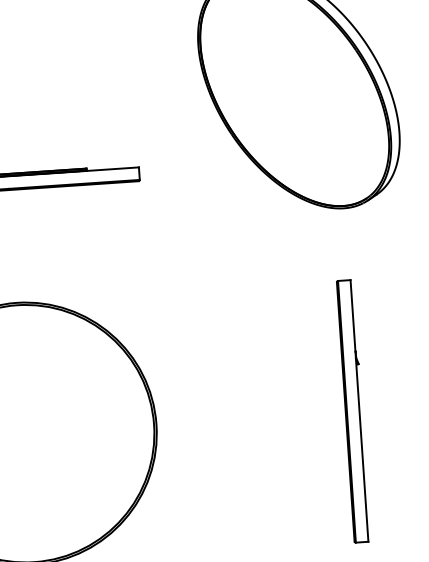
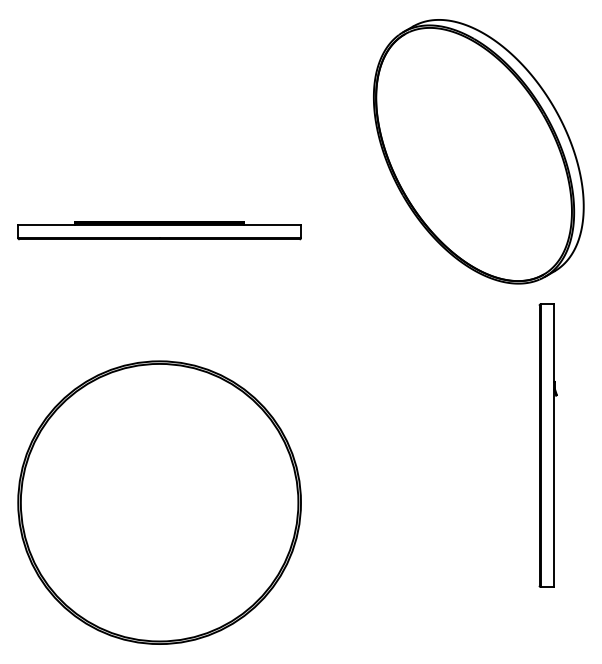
part: (353, 411) -> (547, 445), moved

